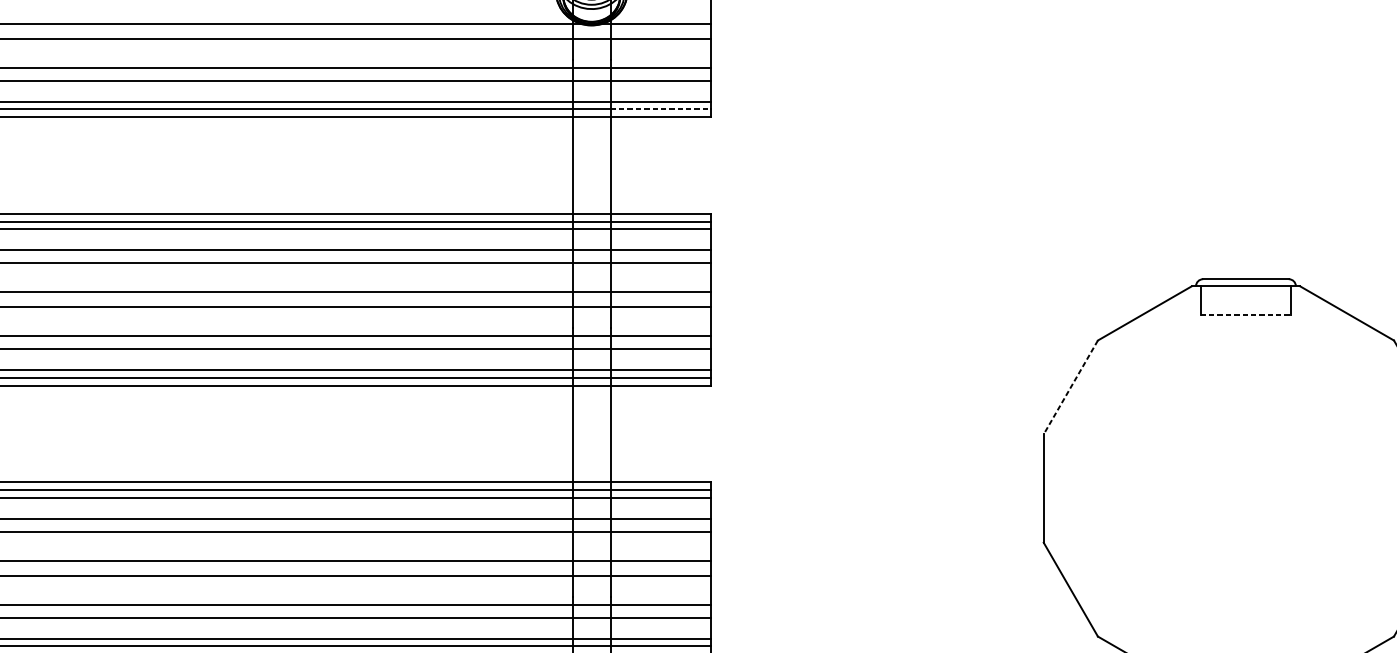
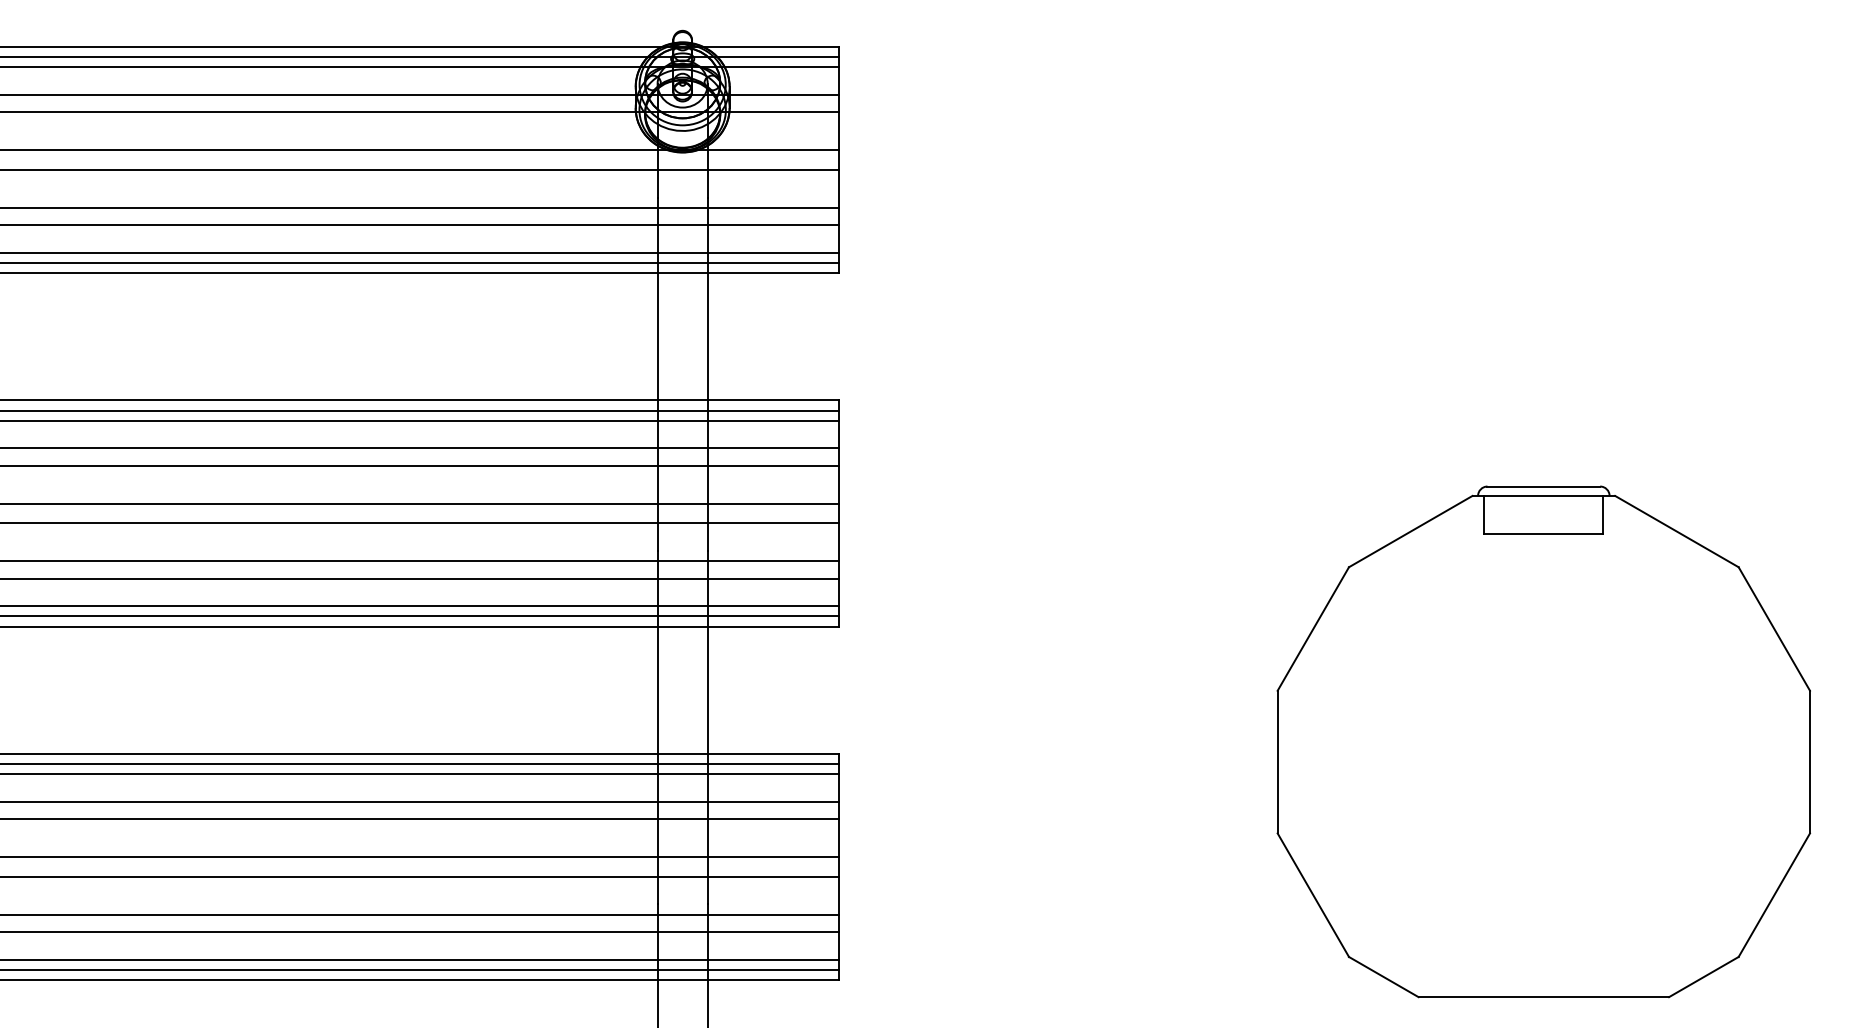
line: (660, 108) -> (773, 262), dashed -> solid
line: (1246, 314) -> (1544, 533), dashed -> solid
line: (1070, 387) -> (1313, 629), dashed -> solid

